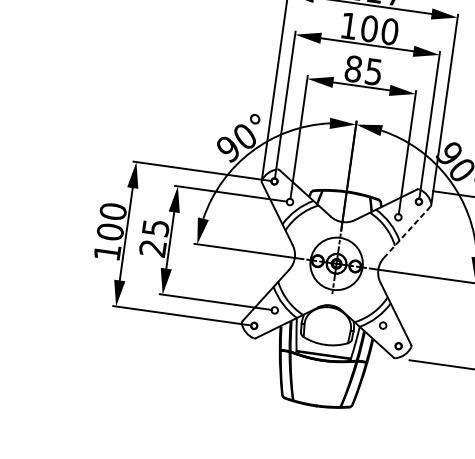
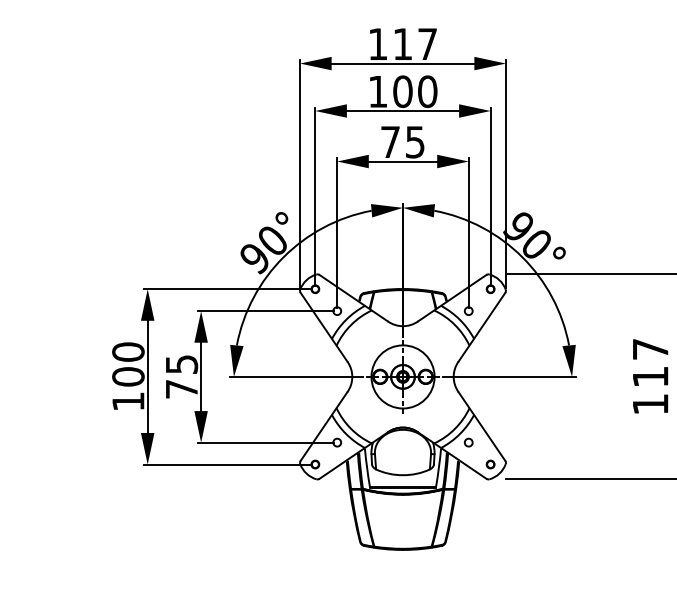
text: (353, 69) -> (390, 142), 85 -> 75
line: (406, 232) -> (481, 327), dashed -> solid
text: (152, 248) -> (181, 389), 25 -> 75

